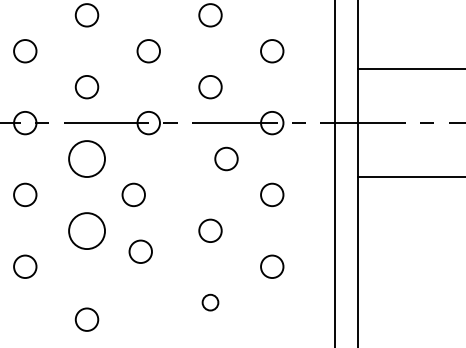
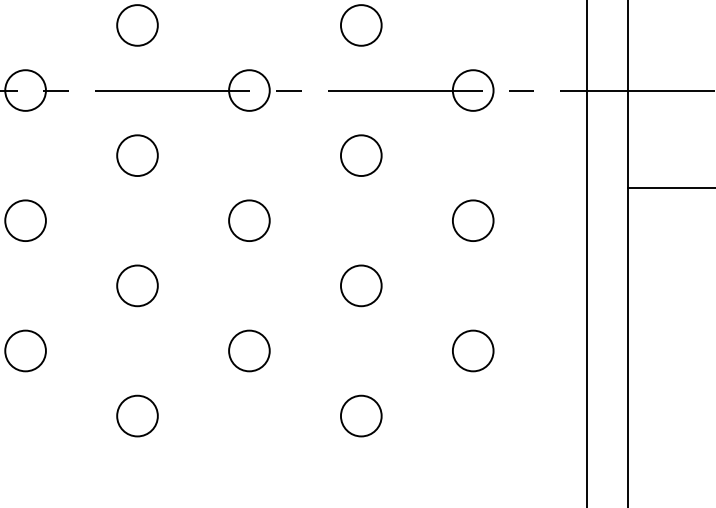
circle: (86, 158) -> (136, 154), size x0.62
circle: (226, 158) -> (361, 154), moved
circle: (133, 194) -> (248, 219), moved
circle: (86, 230) -> (136, 285), size x0.62
circle: (140, 251) -> (248, 350), moved
circle: (210, 302) -> (361, 415), size x1.43
circle: (86, 319) -> (136, 415), moved

